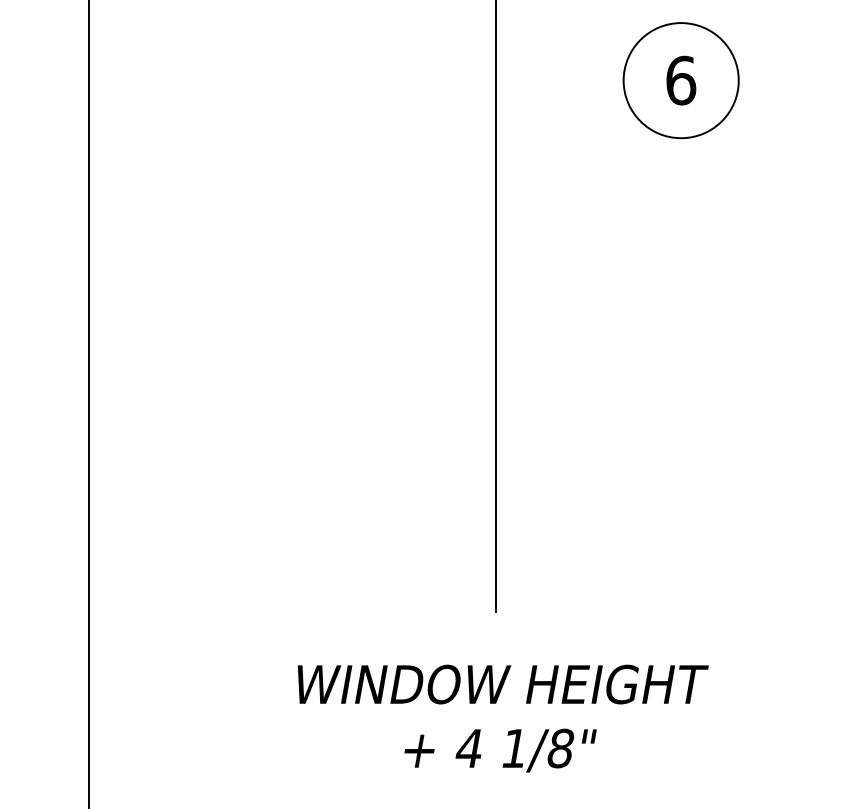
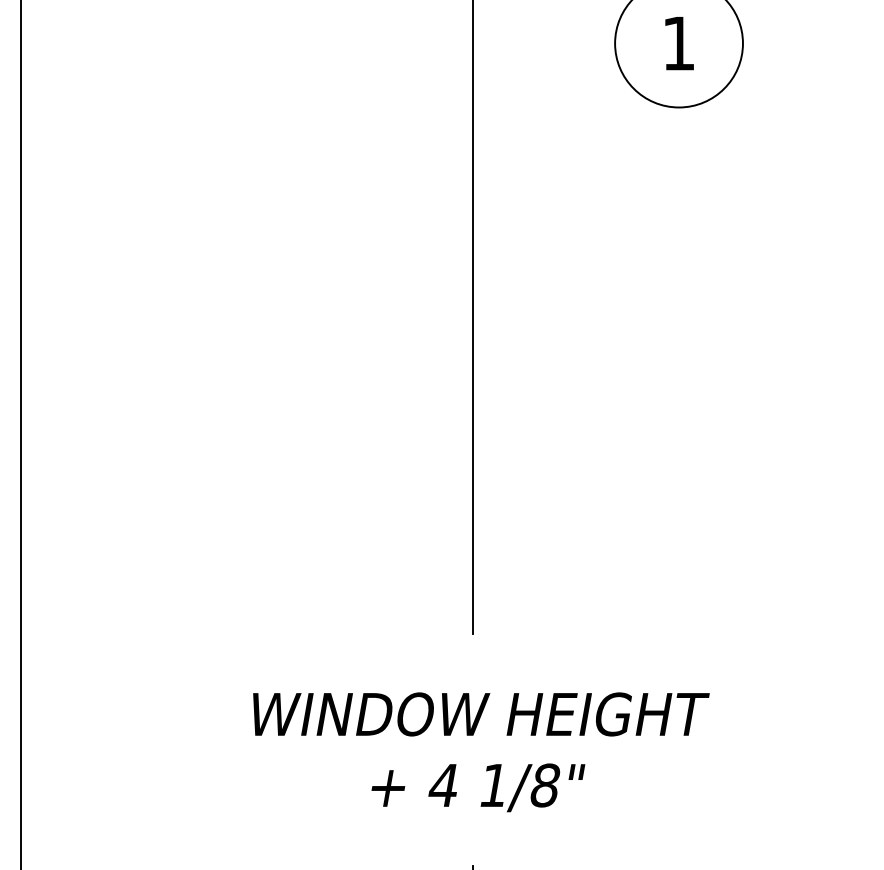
text: (681, 80) -> (679, 43), 6 -> 1

